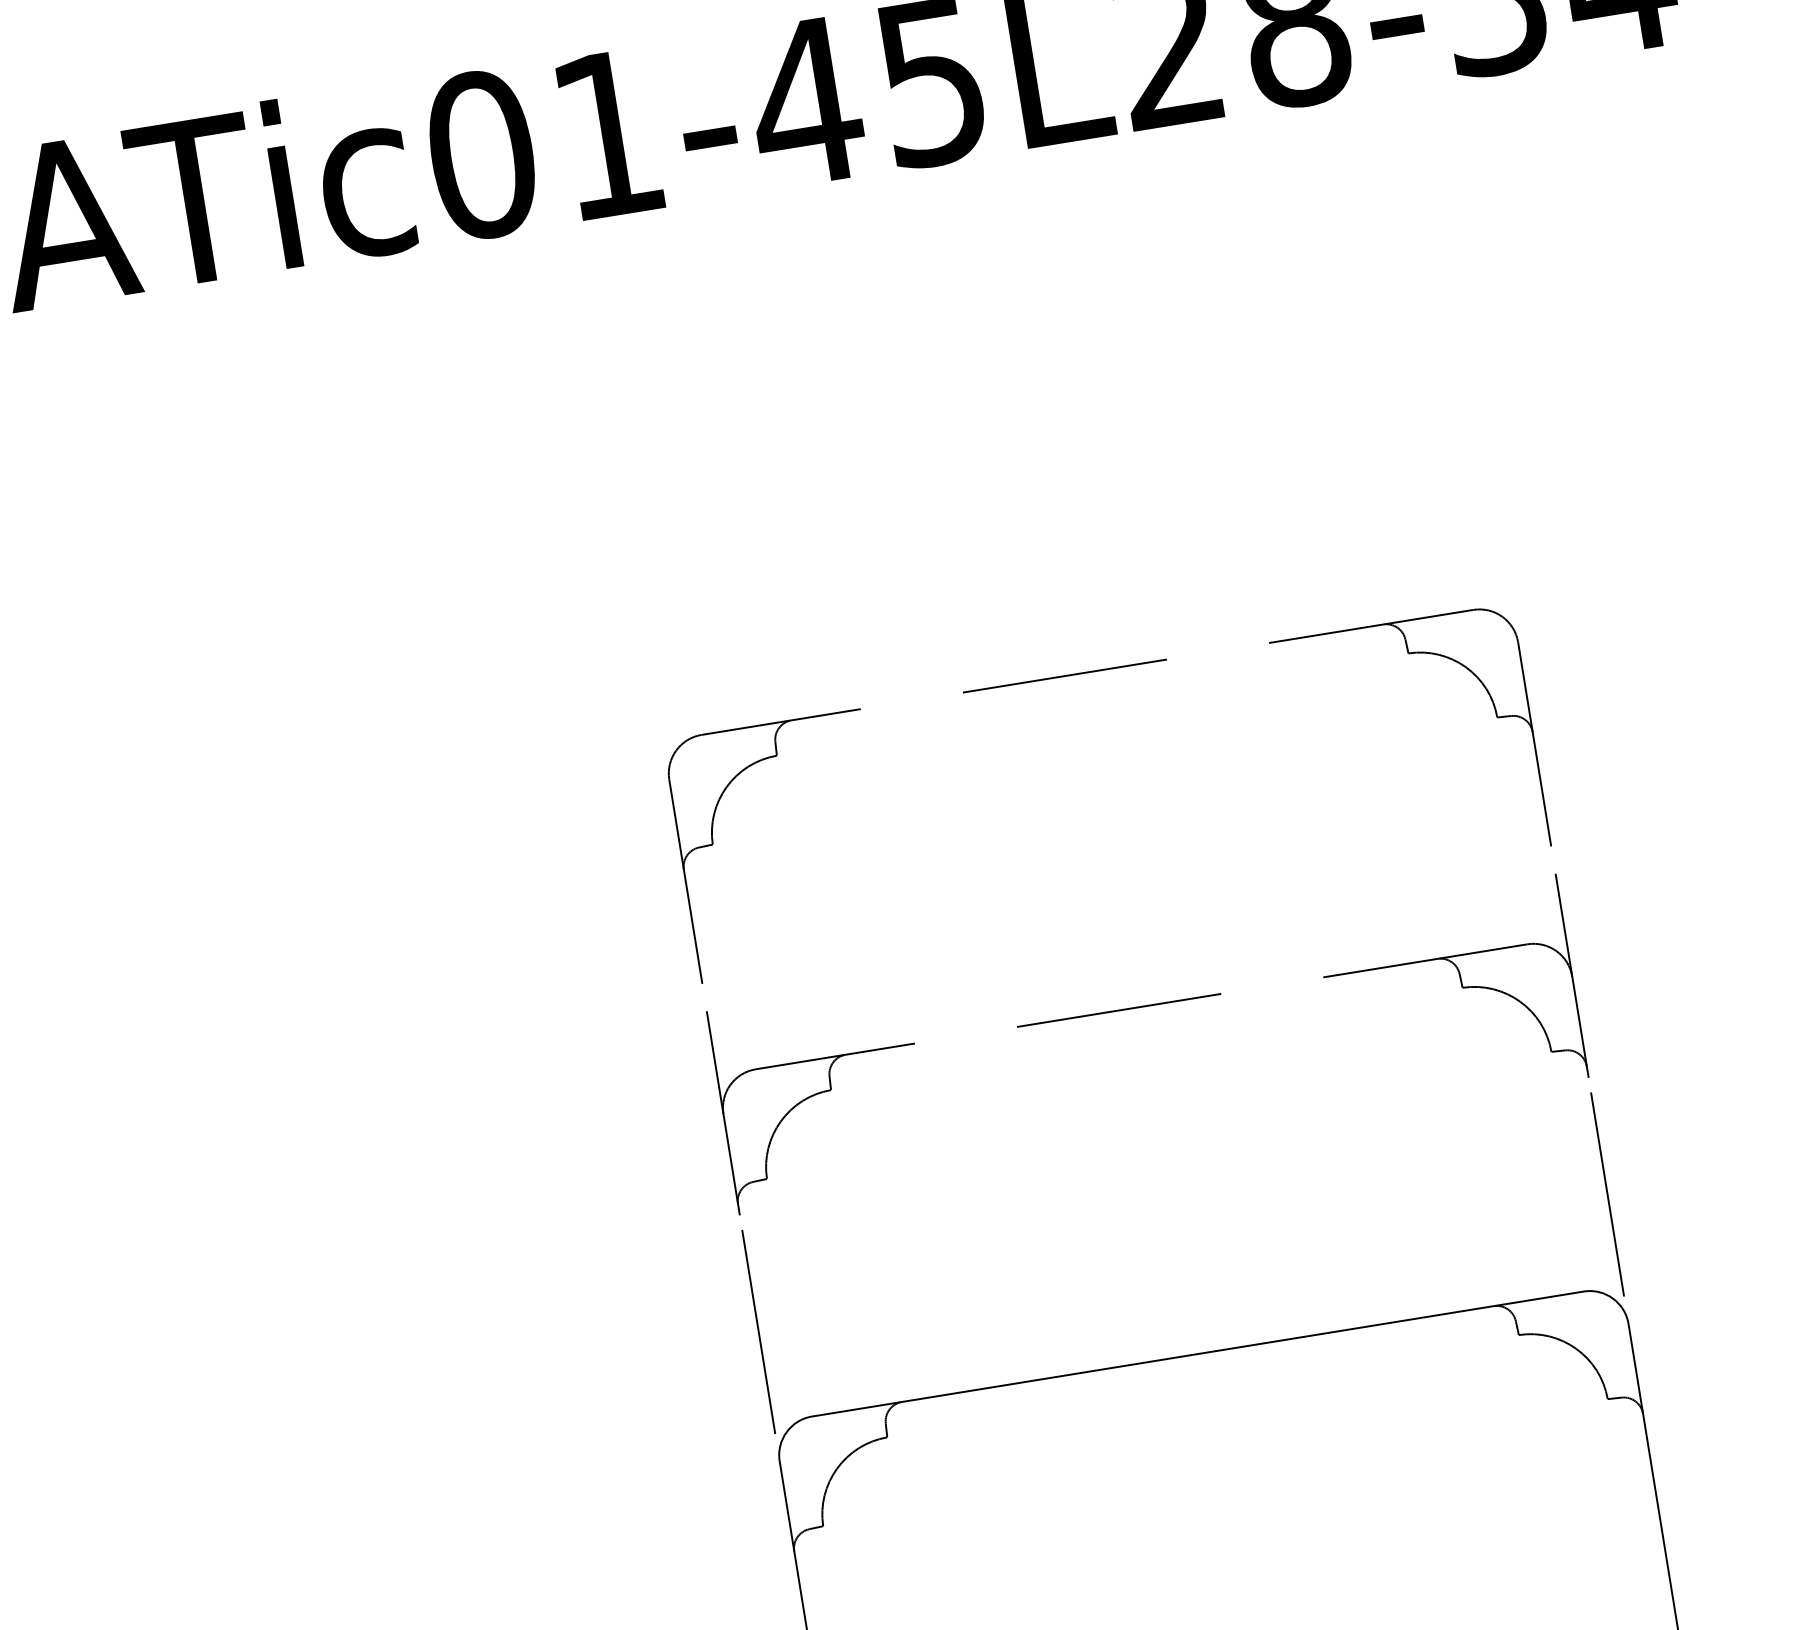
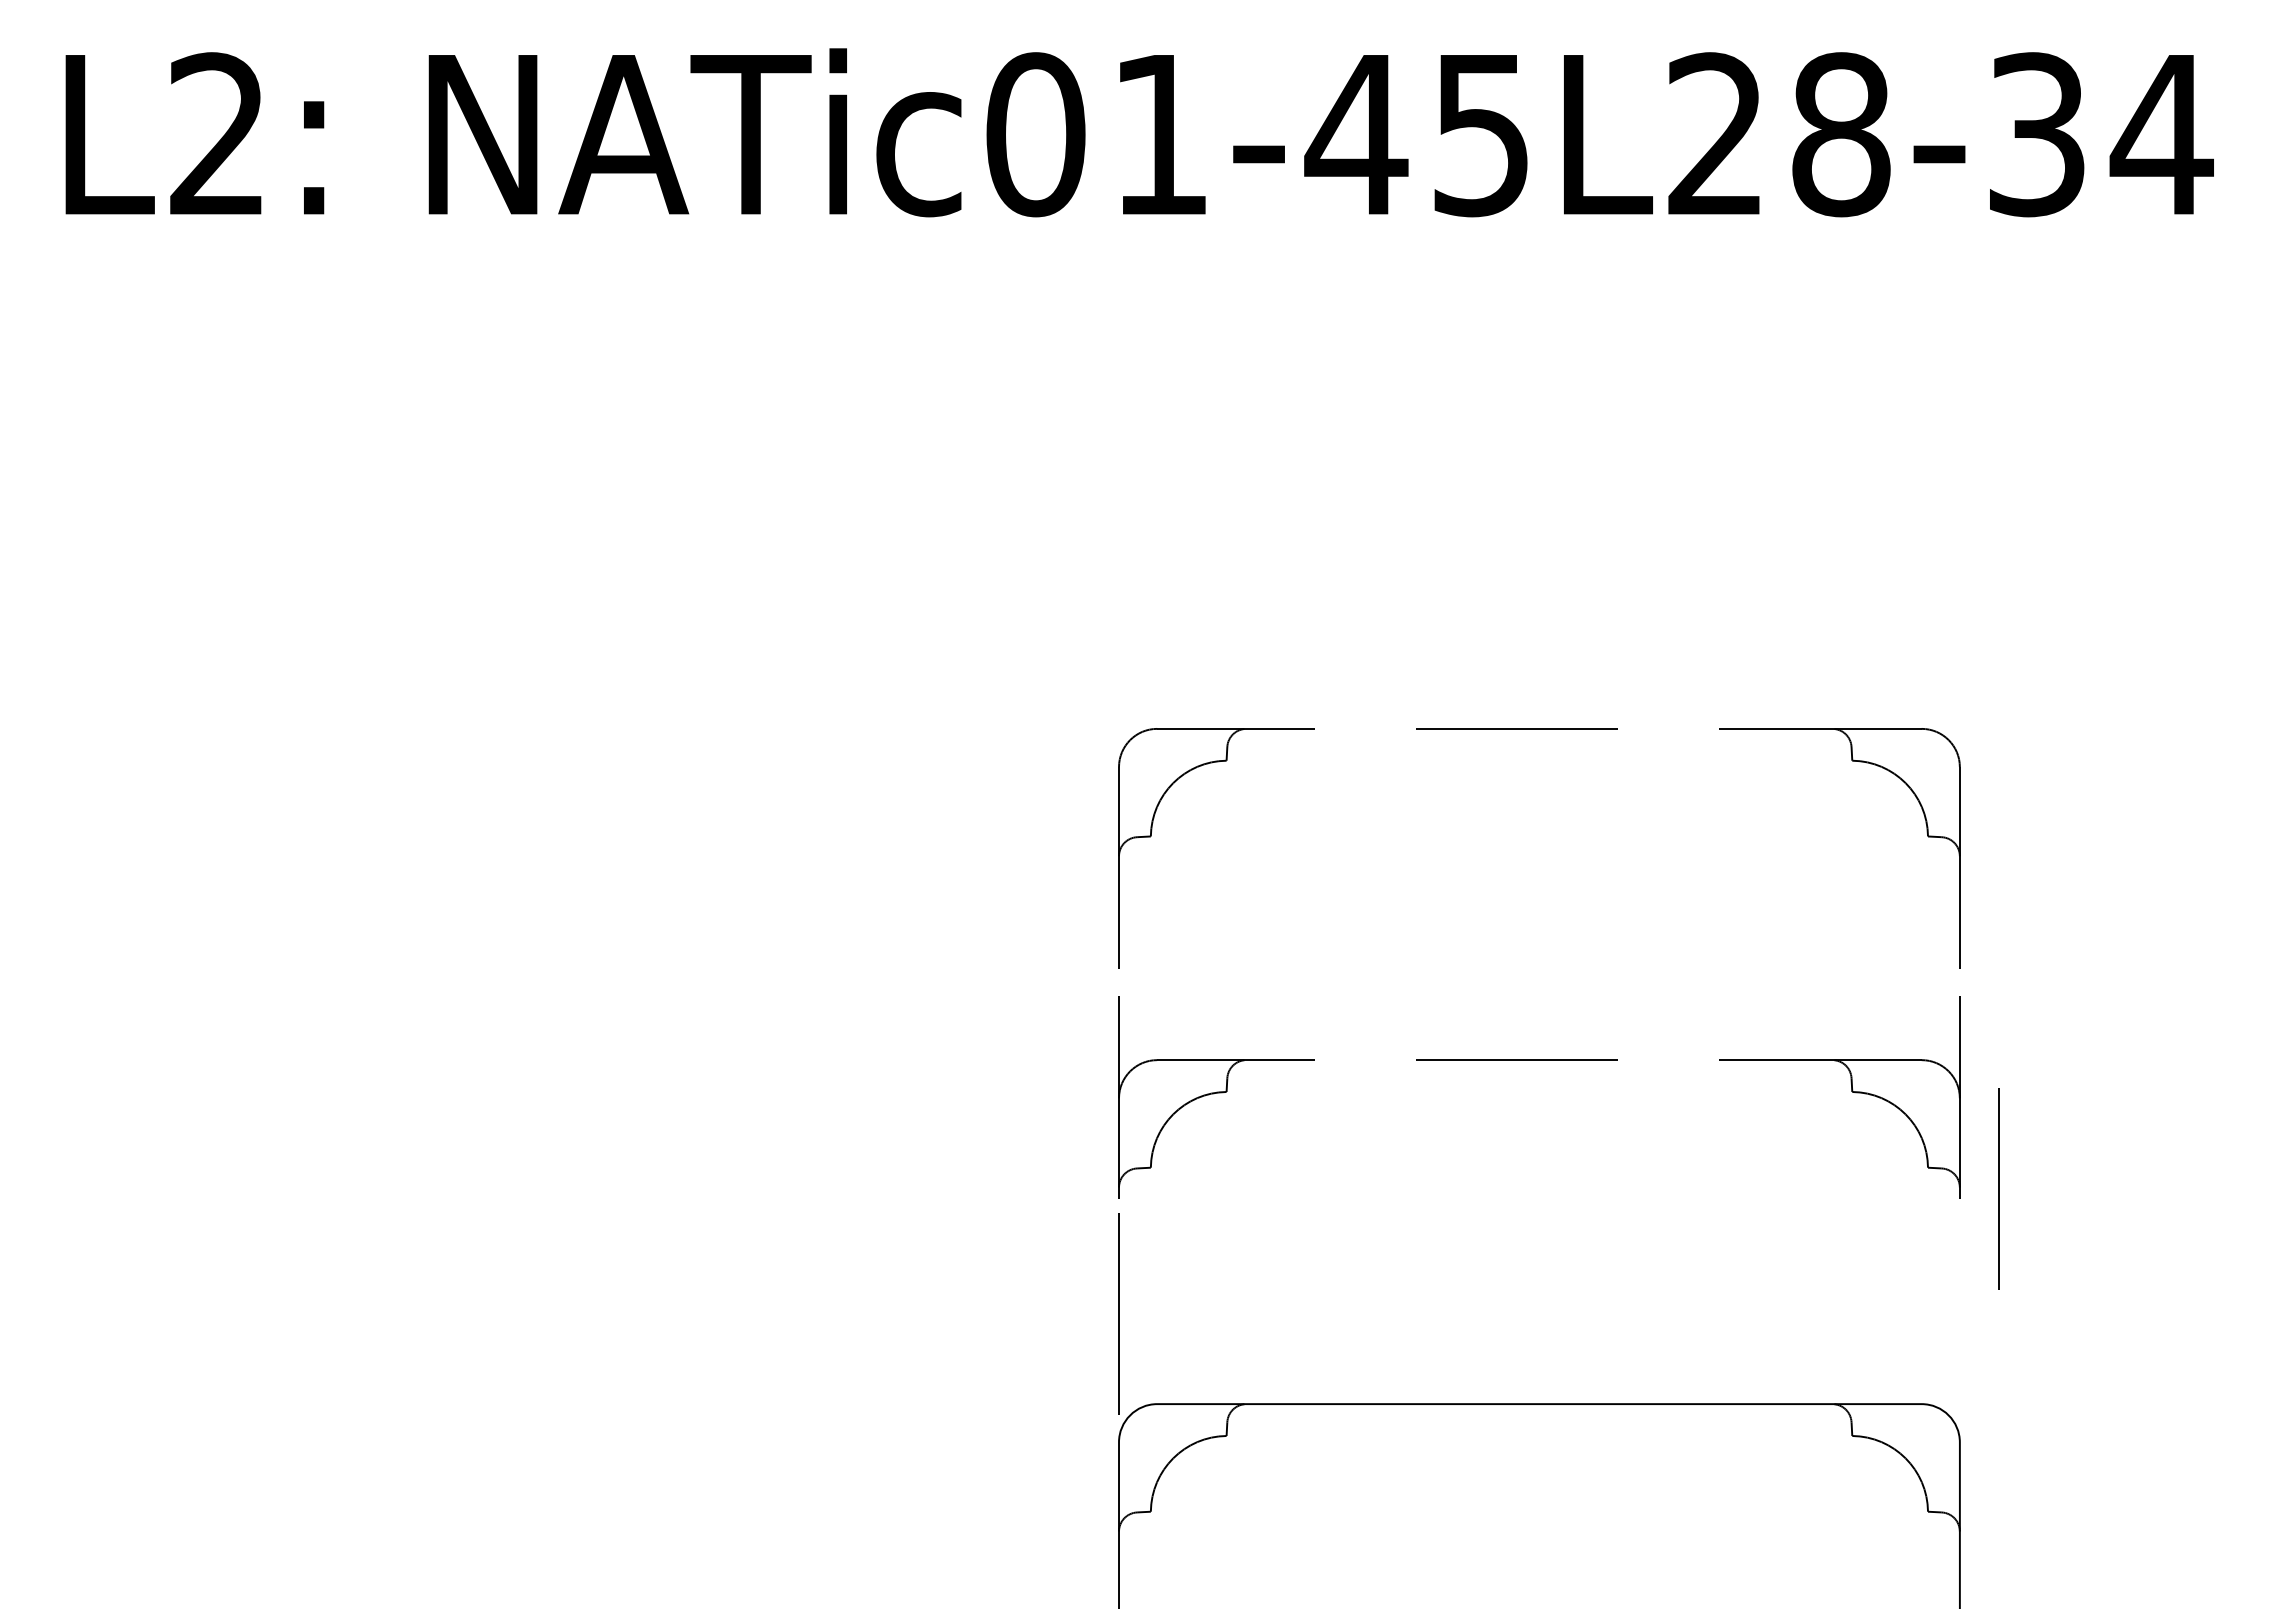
line: (1607, 1193) -> (1998, 1188), moved

